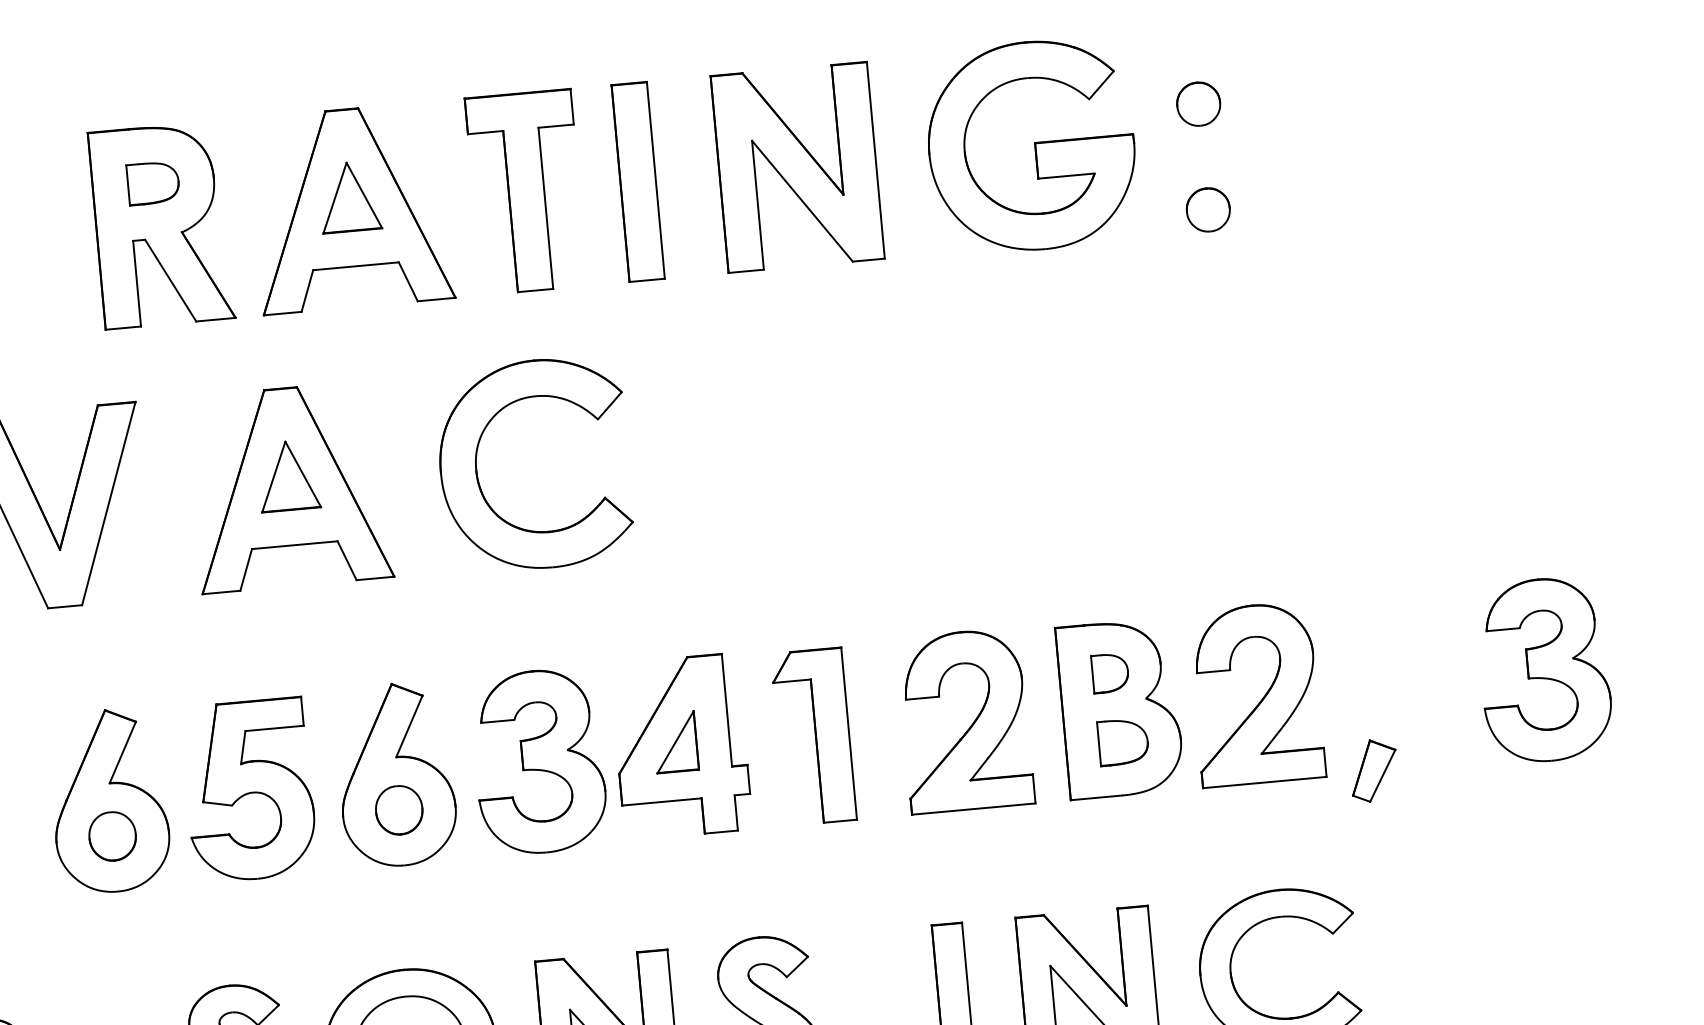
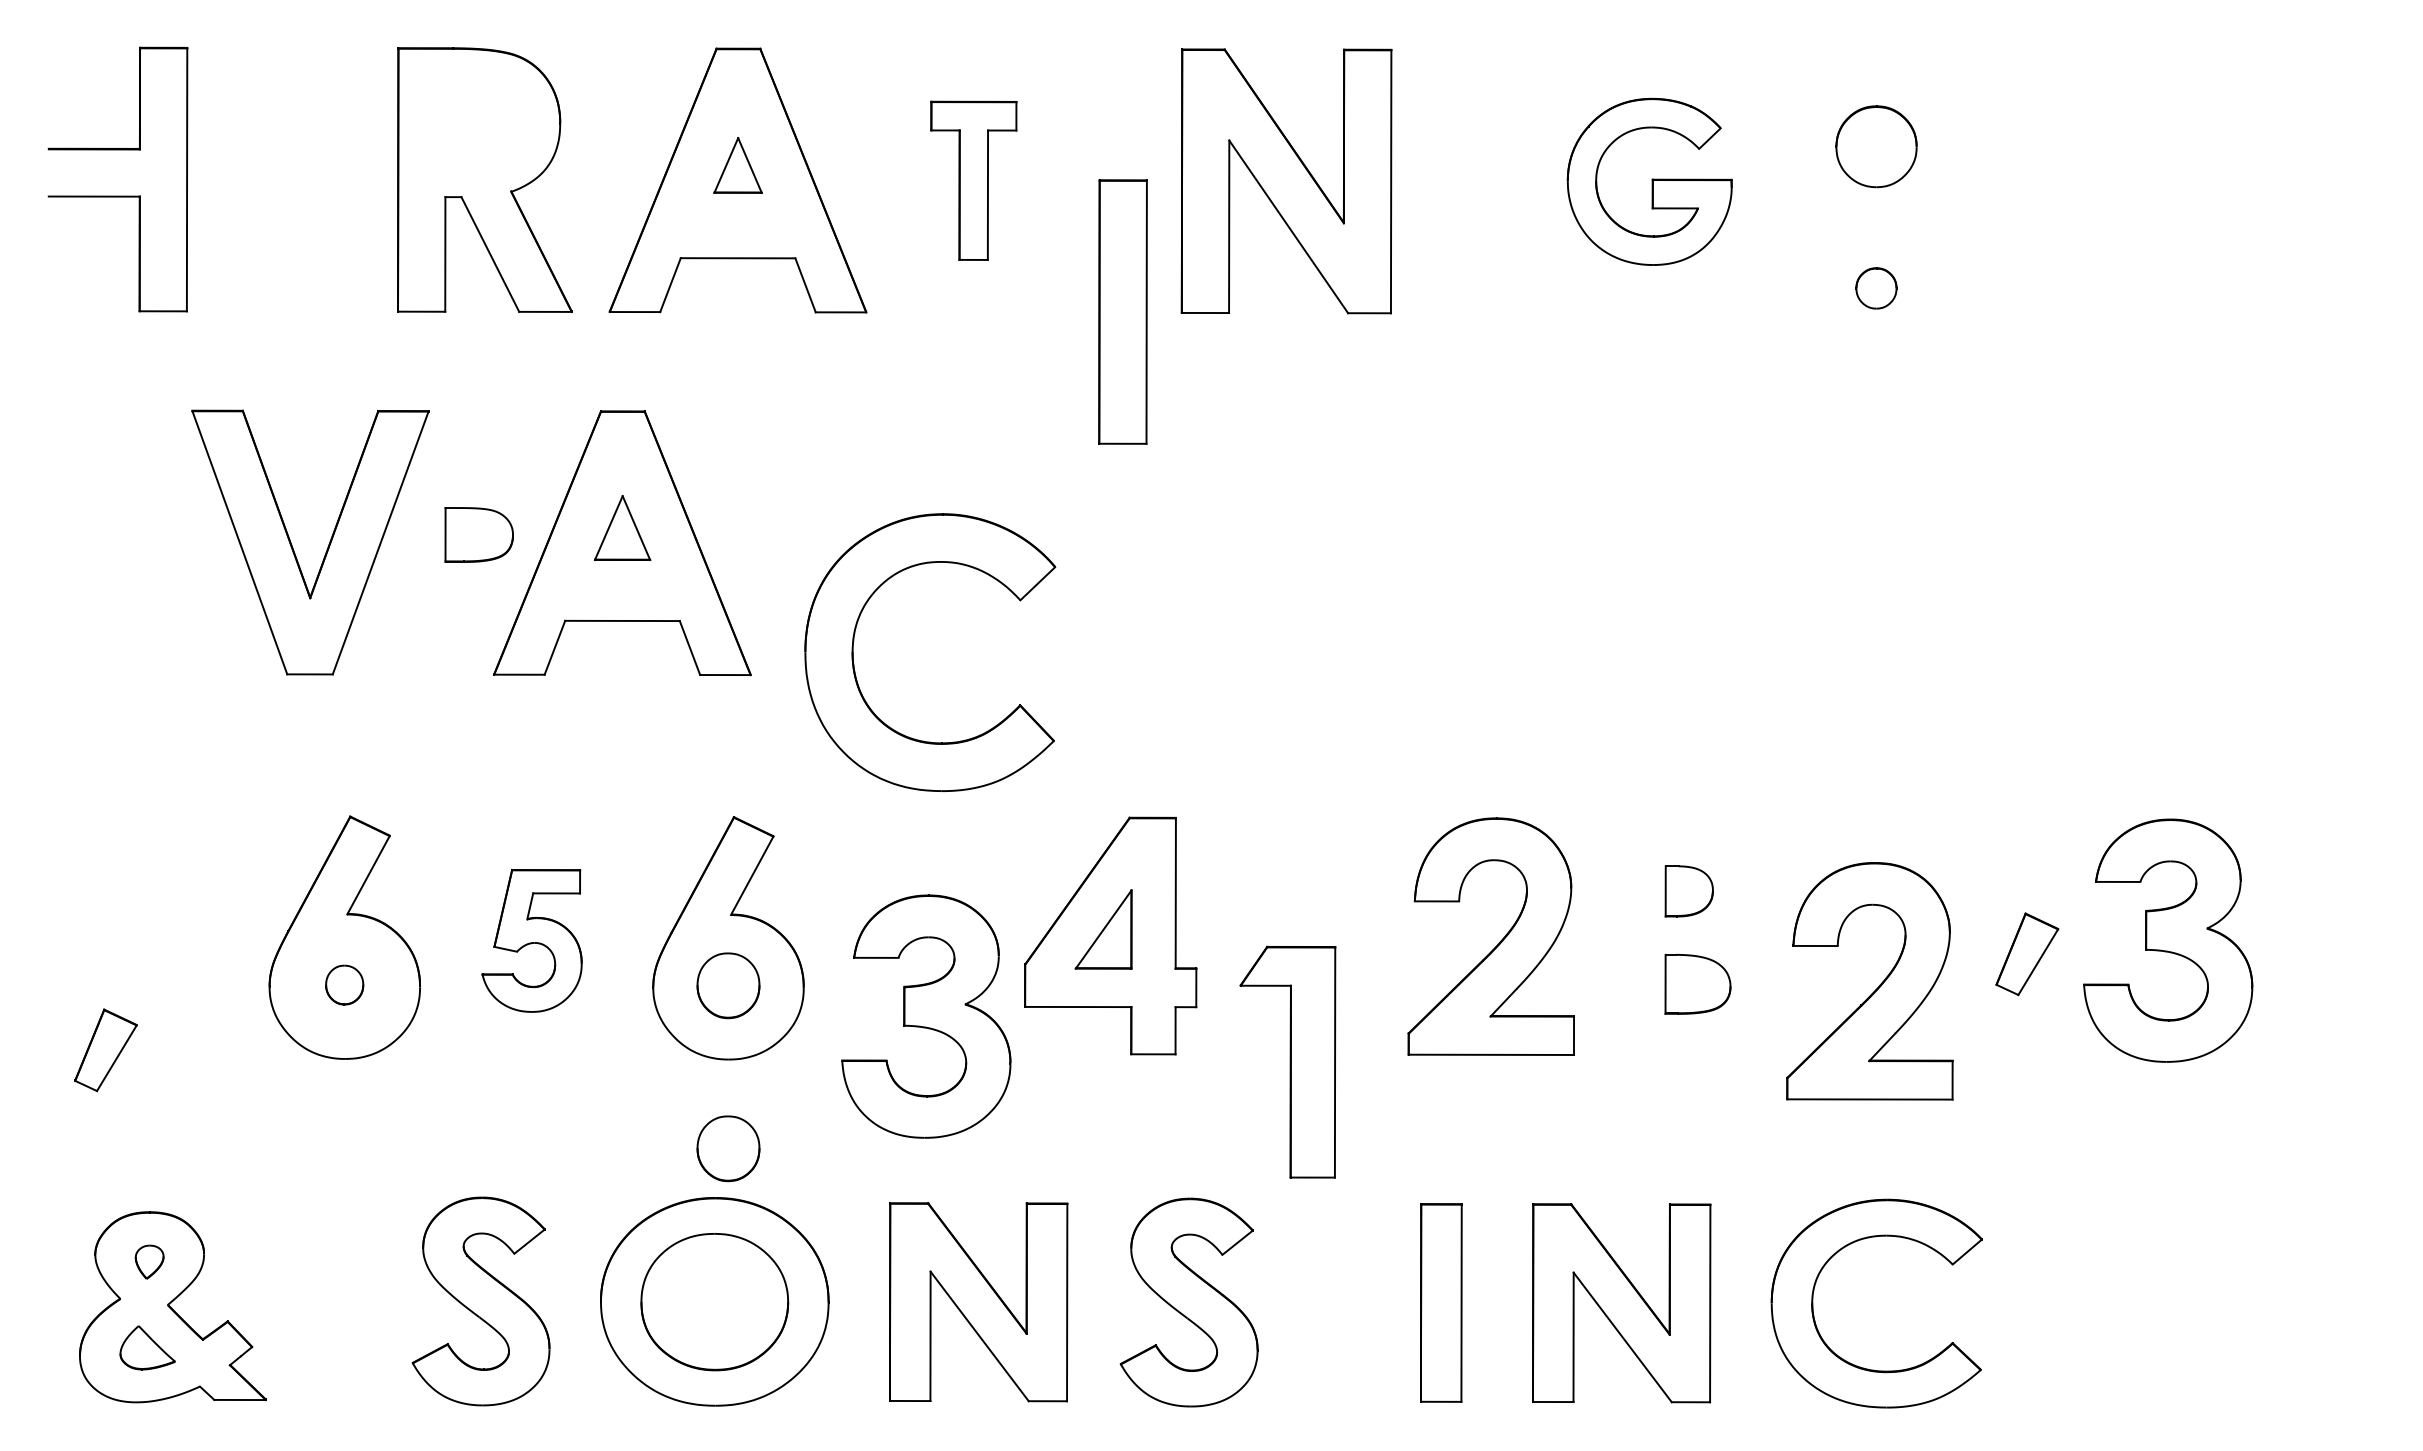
part: (1198, 103) -> (1876, 146), size x1.4
part: (1031, 145) -> (1649, 181), size x0.6
part: (797, 167) -> (1286, 181), moved
part: (637, 181) -> (1122, 311), moved
part: (152, 182) -> (478, 534), moved
part: (526, 191) -> (973, 180), size x0.6
part: (349, 197) -> (737, 165), size x0.6
part: (1208, 209) -> (1876, 288), size x0.7
part: (476, 461) -> (854, 641), moved
part: (288, 475) -> (622, 527), size x0.7
part: (1544, 669) -> (2168, 940), moved
part: (1262, 699) -> (1876, 988), moved
part: (1119, 708) -> (1697, 939), removed
part: (813, 736) -> (1287, 1061), moved
part: (539, 761) -> (926, 1016), moved
part: (1374, 770) -> (2027, 954), moved
part: (248, 790) -> (531, 940), size x0.6
part: (112, 835) -> (344, 984), size x0.6
part: (410, 931) -> (728, 1148), added

